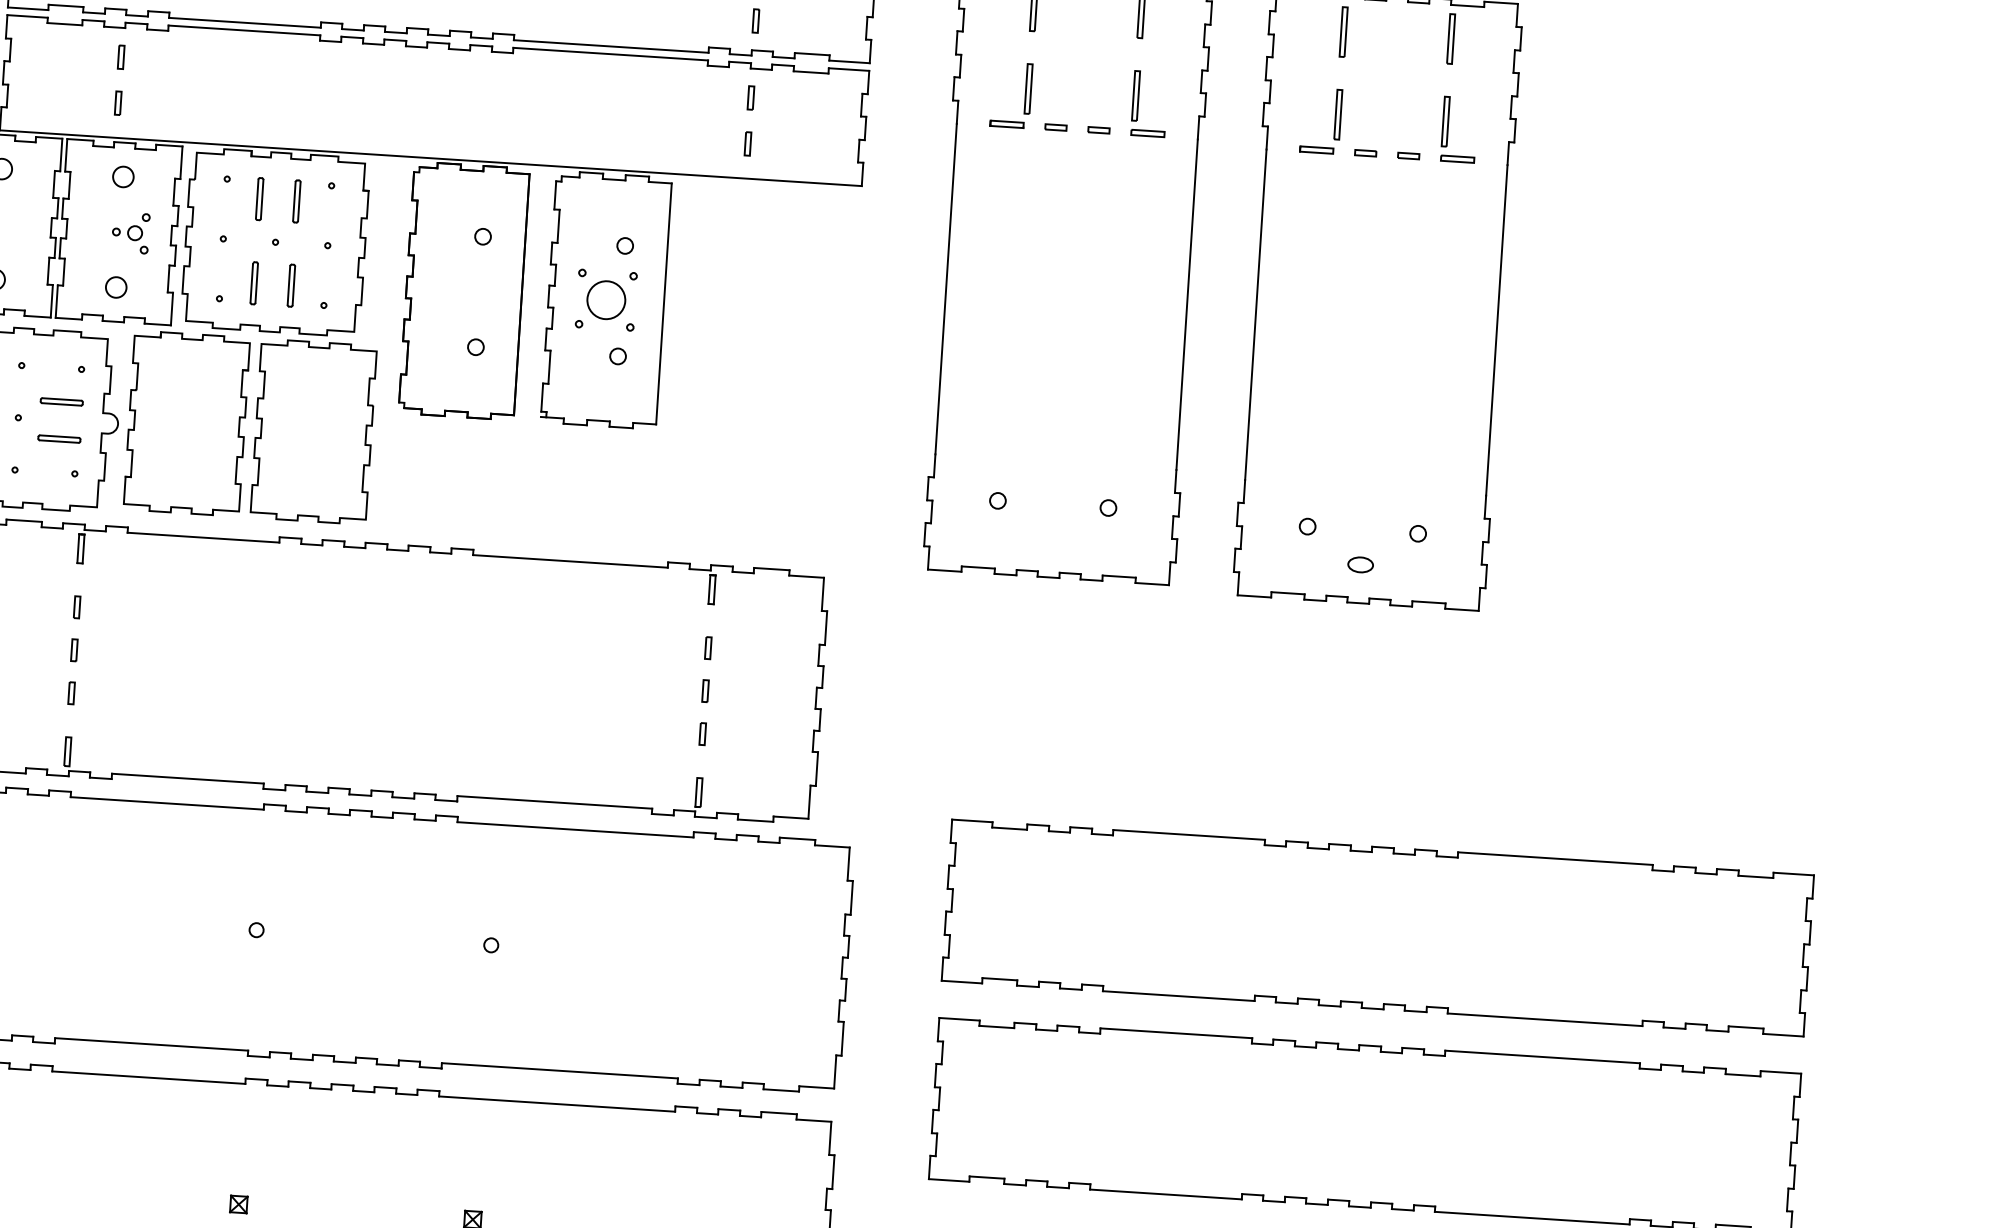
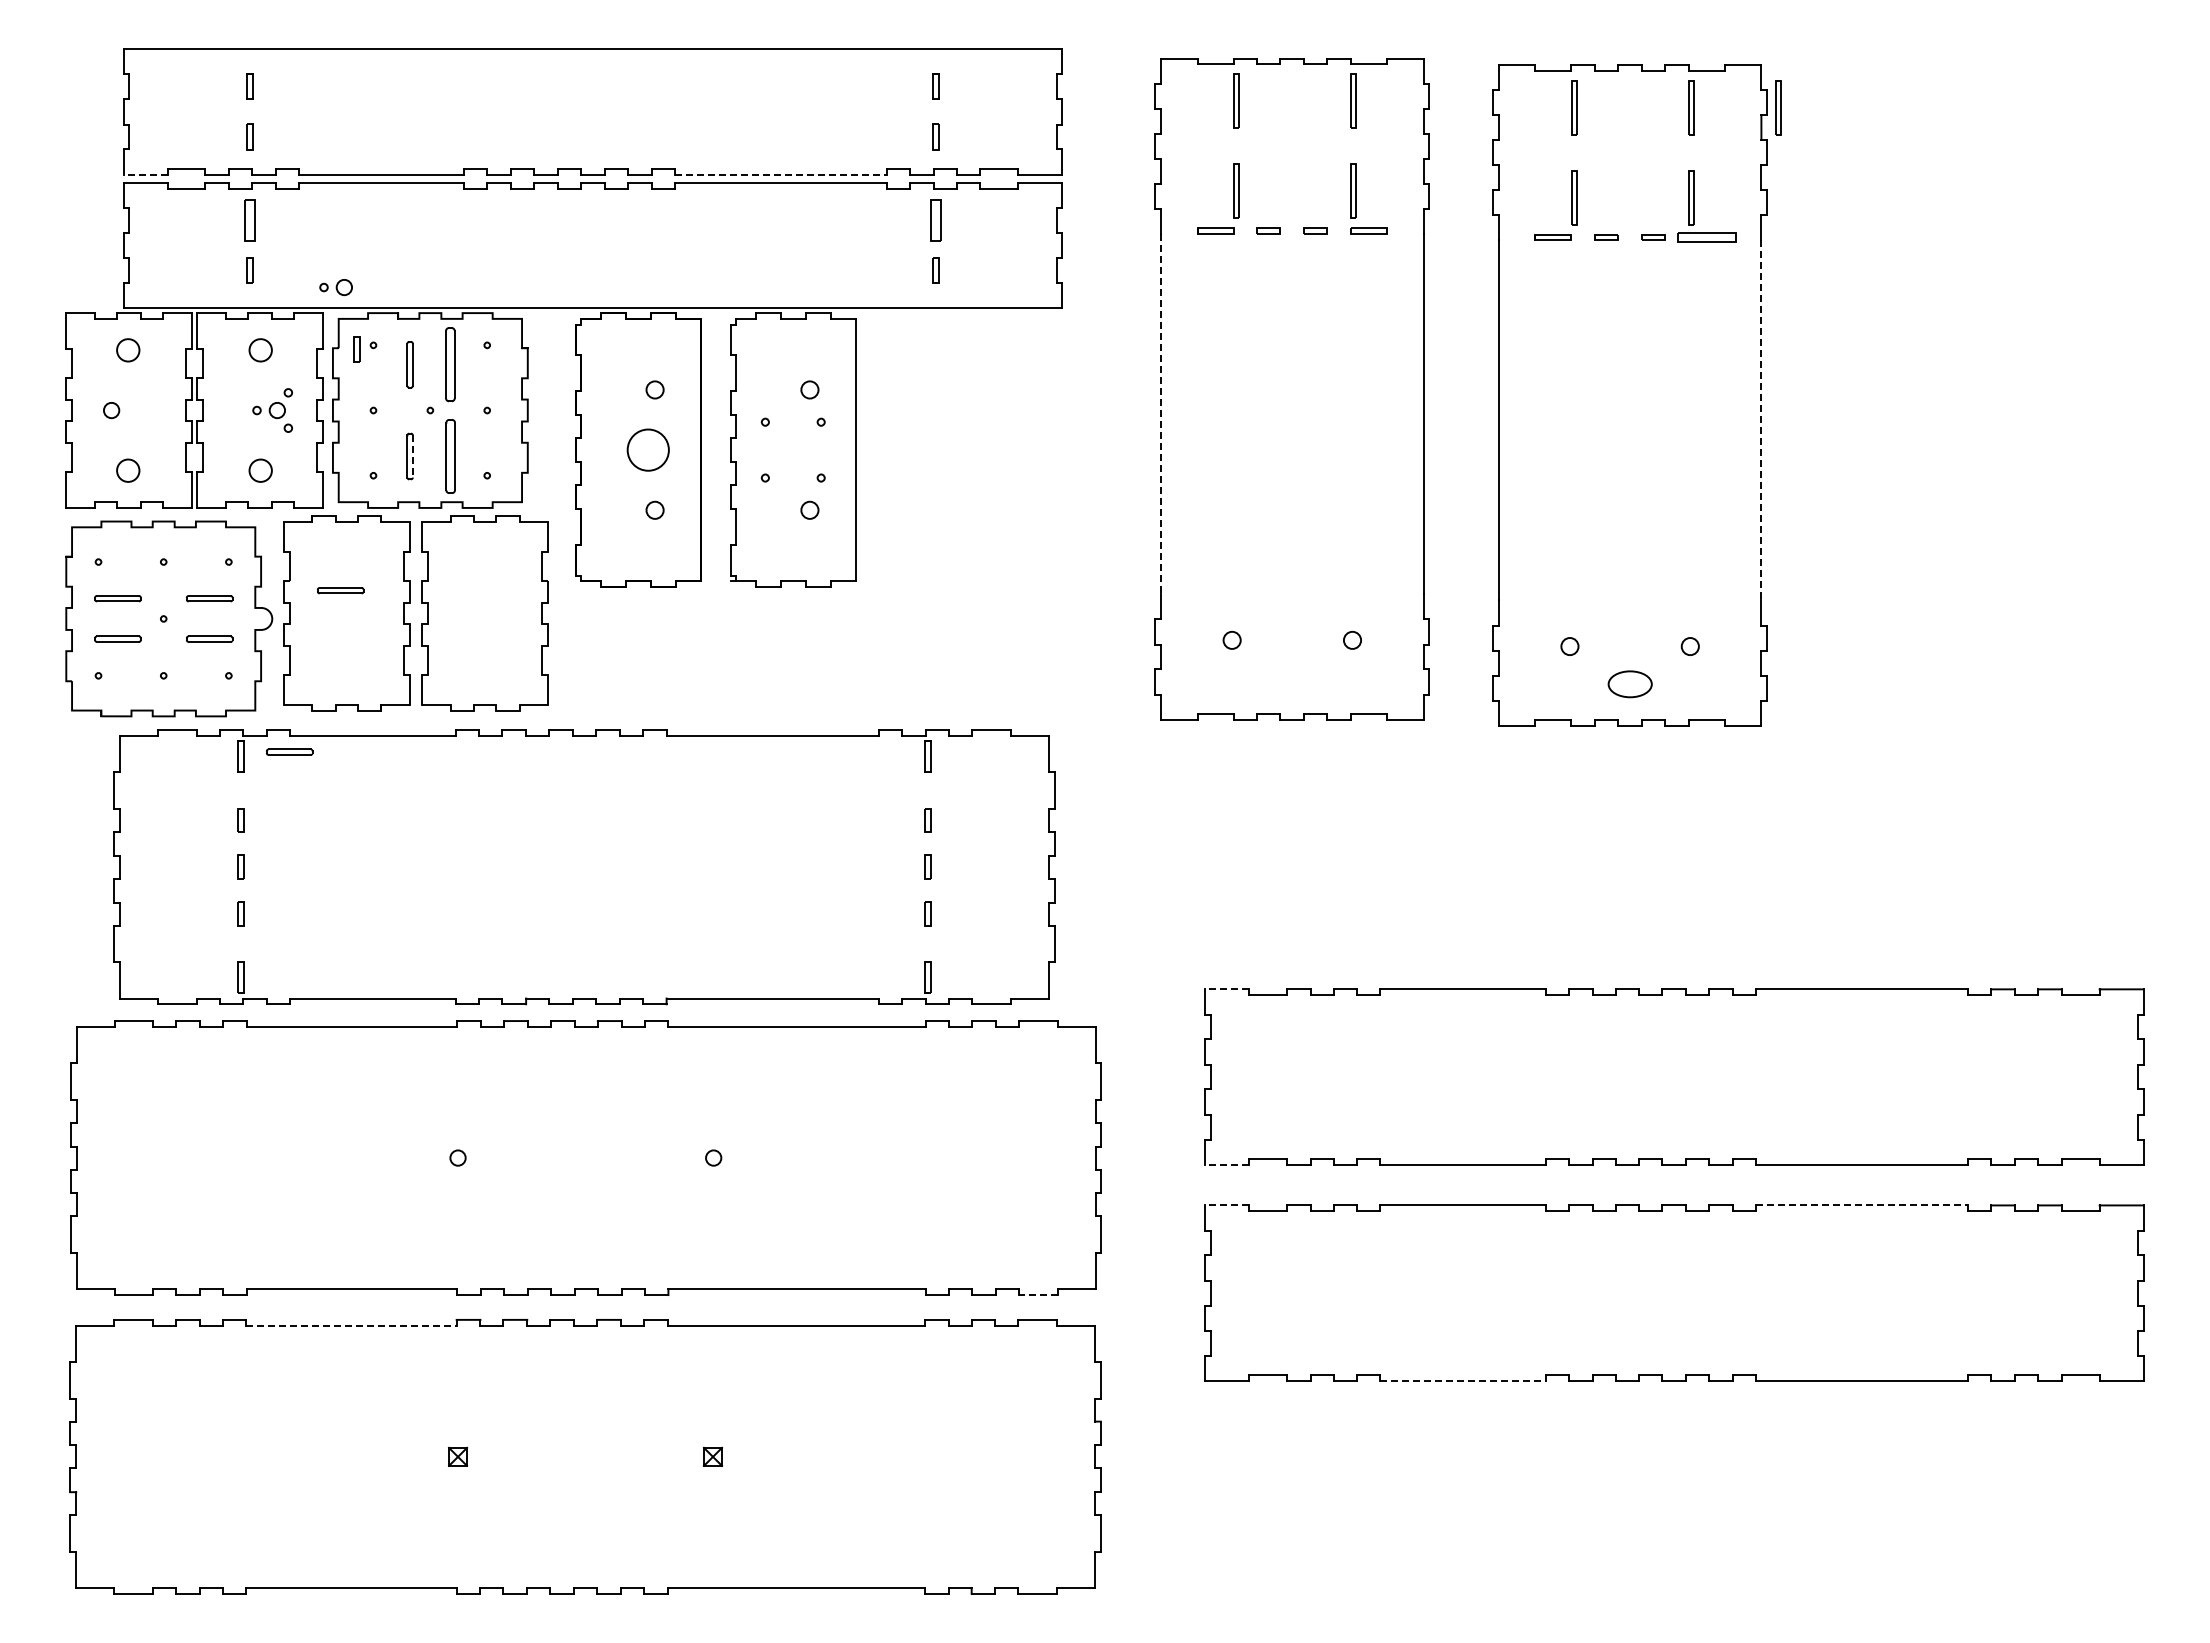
line: (28, 8) -> (145, 174), solid -> dashed
part: (1531, 44) -> (1778, 107), added
line: (611, 46) -> (781, 174), solid -> dashed
part: (120, 57) -> (249, 220), size x1.6
part: (750, 97) -> (935, 220), size x1.6
part: (195, 123) -> (335, 287), added
part: (1457, 159) -> (1706, 237), size x1.6
part: (211, 181) -> (356, 349), added
part: (296, 201) -> (450, 364), size x1.6
line: (256, 284) -> (412, 457), solid -> dashed
part: (291, 285) -> (450, 456), size x1.6
line: (946, 289) -> (1161, 414), solid -> dashed
part: (605, 299) -> (647, 449), moved
line: (1496, 330) -> (1761, 420), solid -> dashed
part: (182, 402) -> (340, 590), added
part: (126, 546) -> (289, 751), added
part: (1360, 564) -> (1629, 684), size x1.6
line: (972, 821) -> (1226, 989), solid -> dashed
line: (961, 981) -> (1226, 1164), solid -> dashed
line: (959, 1019) -> (1226, 1205), solid -> dashed
line: (1543, 1057) -> (1862, 1205), solid -> dashed
line: (149, 1077) -> (352, 1325), solid -> dashed
line: (781, 1090) -> (1038, 1295), solid -> dashed
line: (1166, 1194) -> (1463, 1380), solid -> dashed

